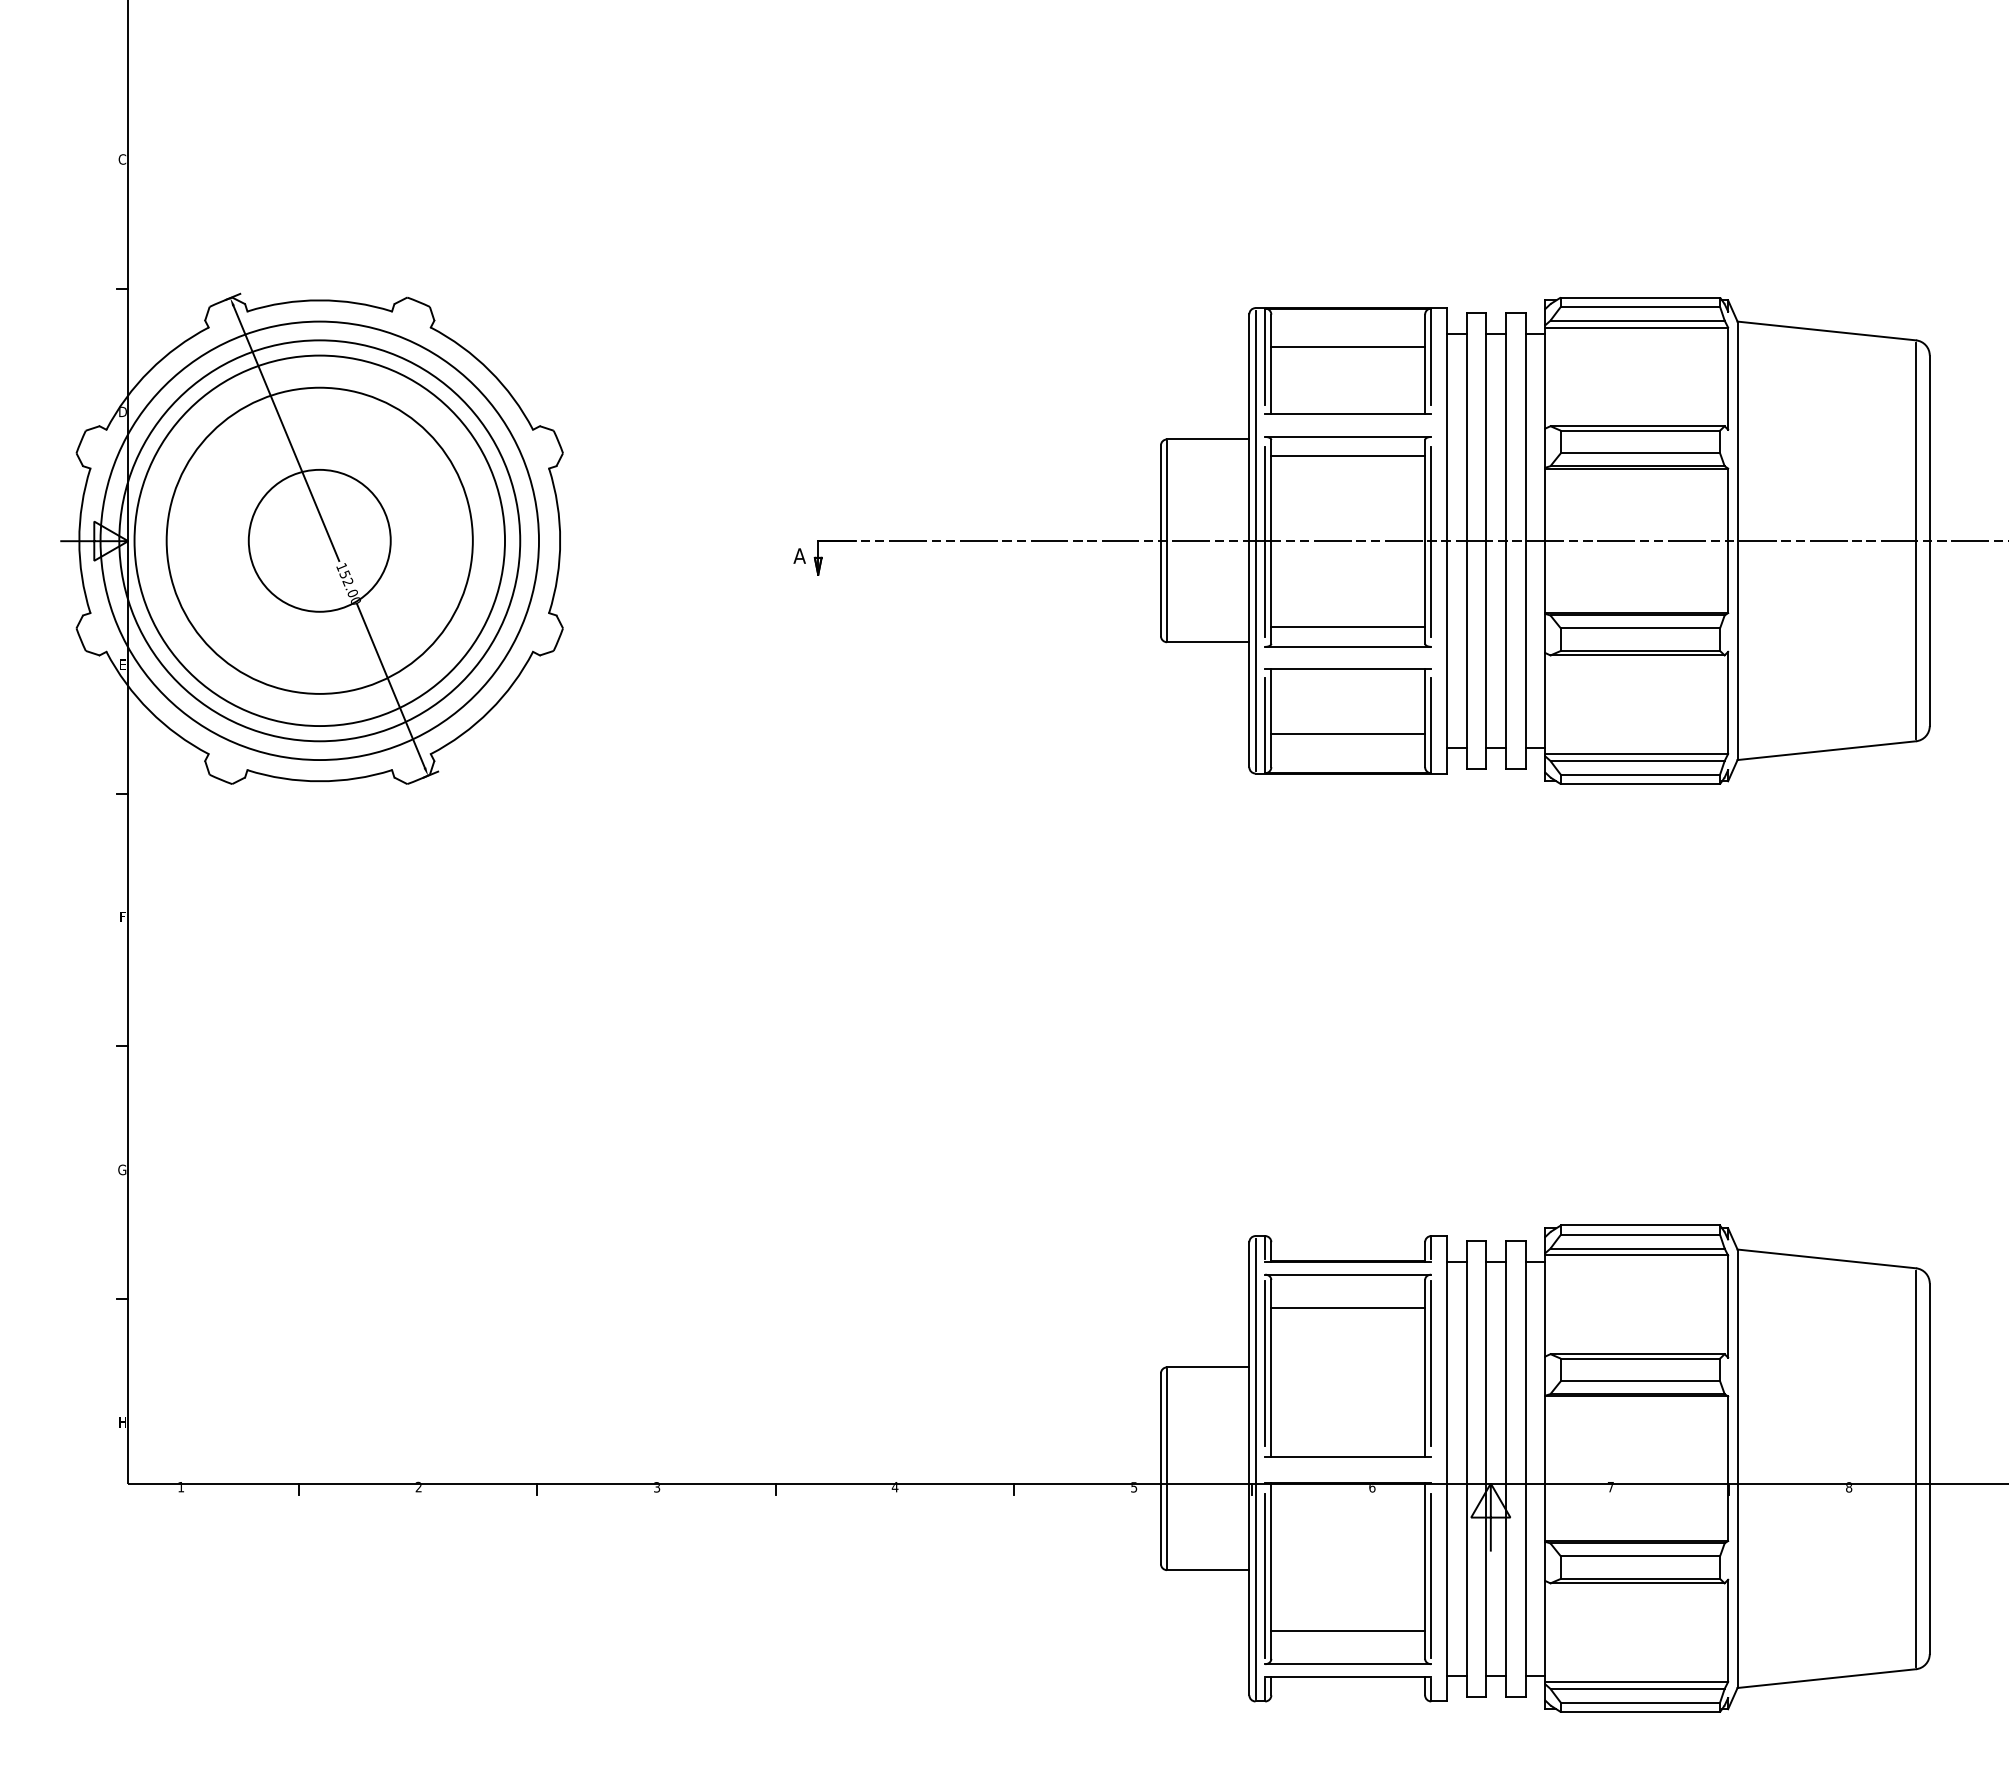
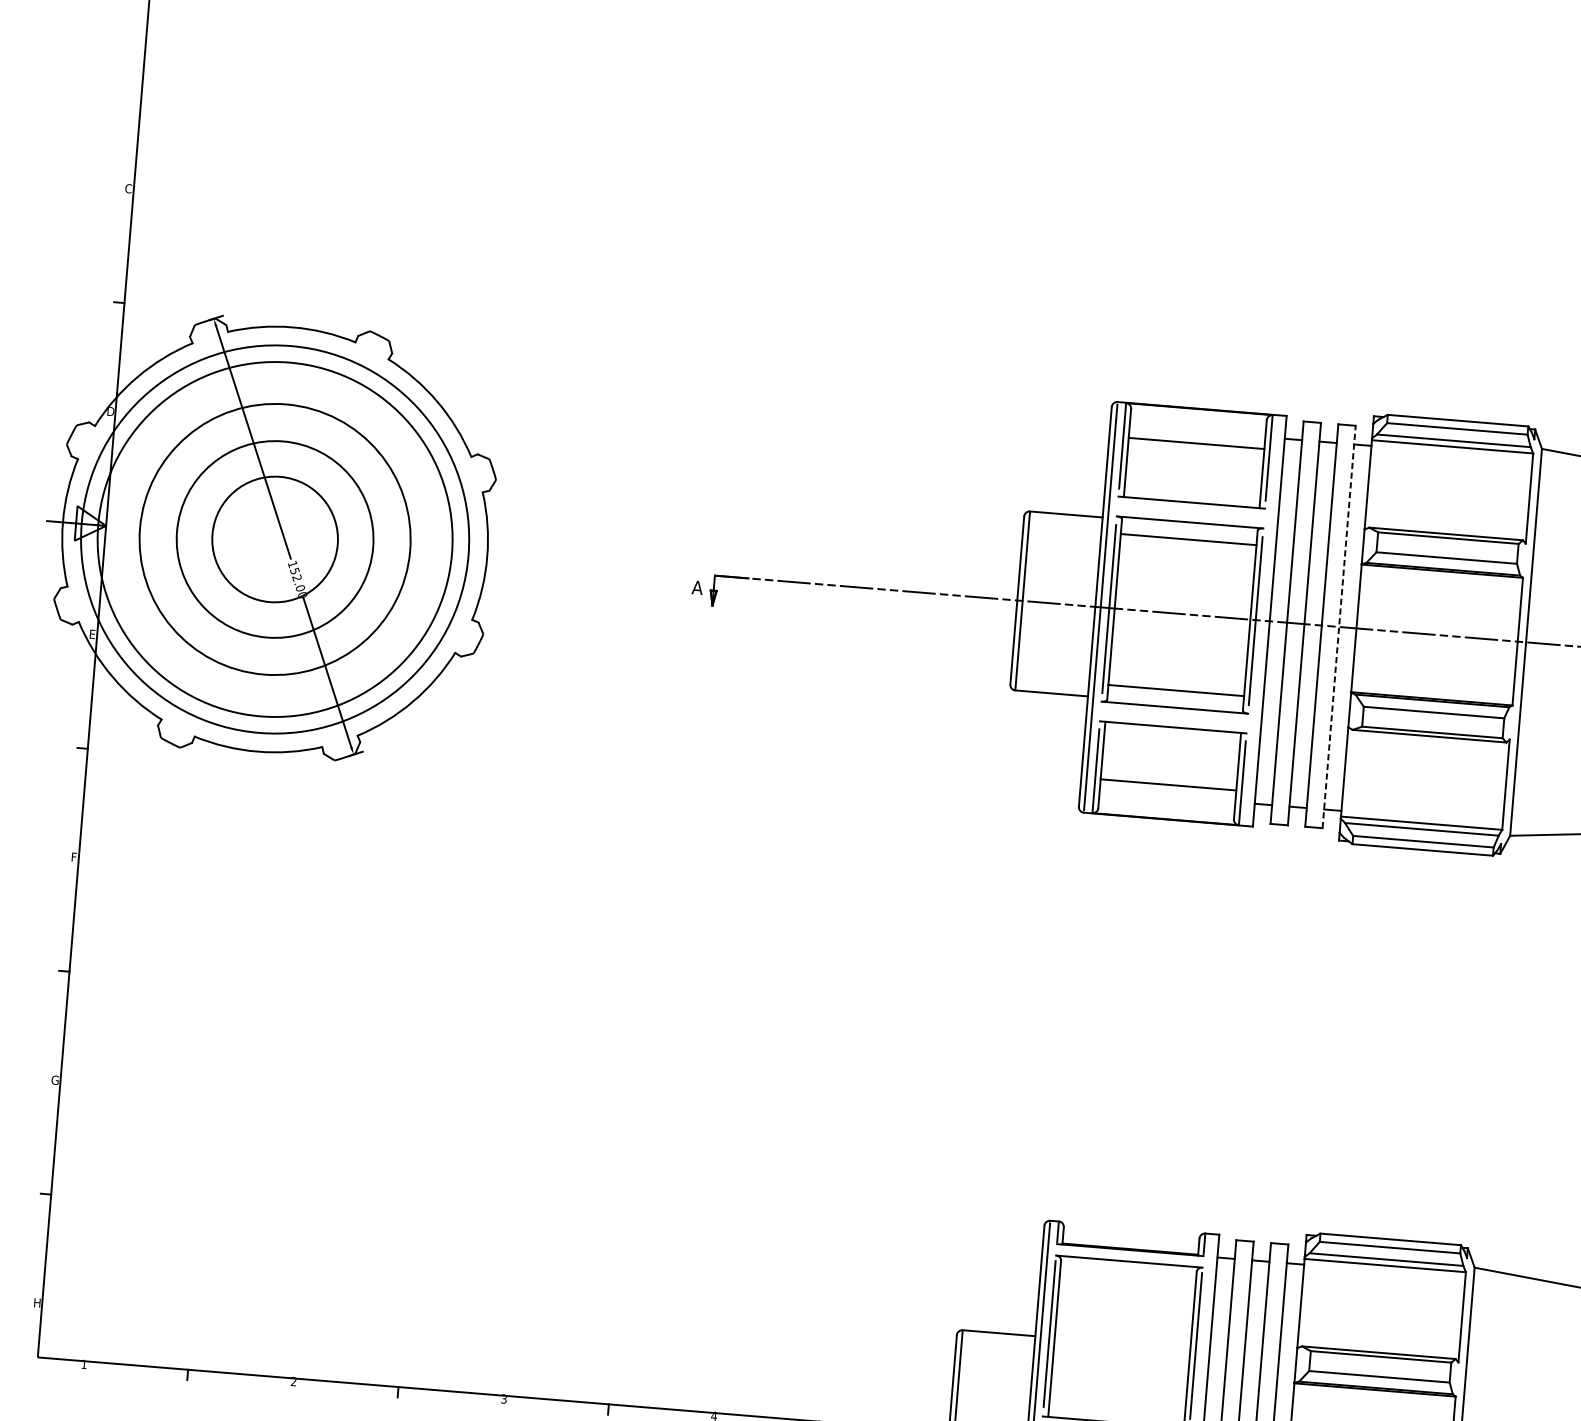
circle: (319, 540) -> (274, 539), size x0.6
line: (1525, 540) -> (1338, 626), solid -> dashed
line: (1348, 1308) -> (1127, 1291), removed

